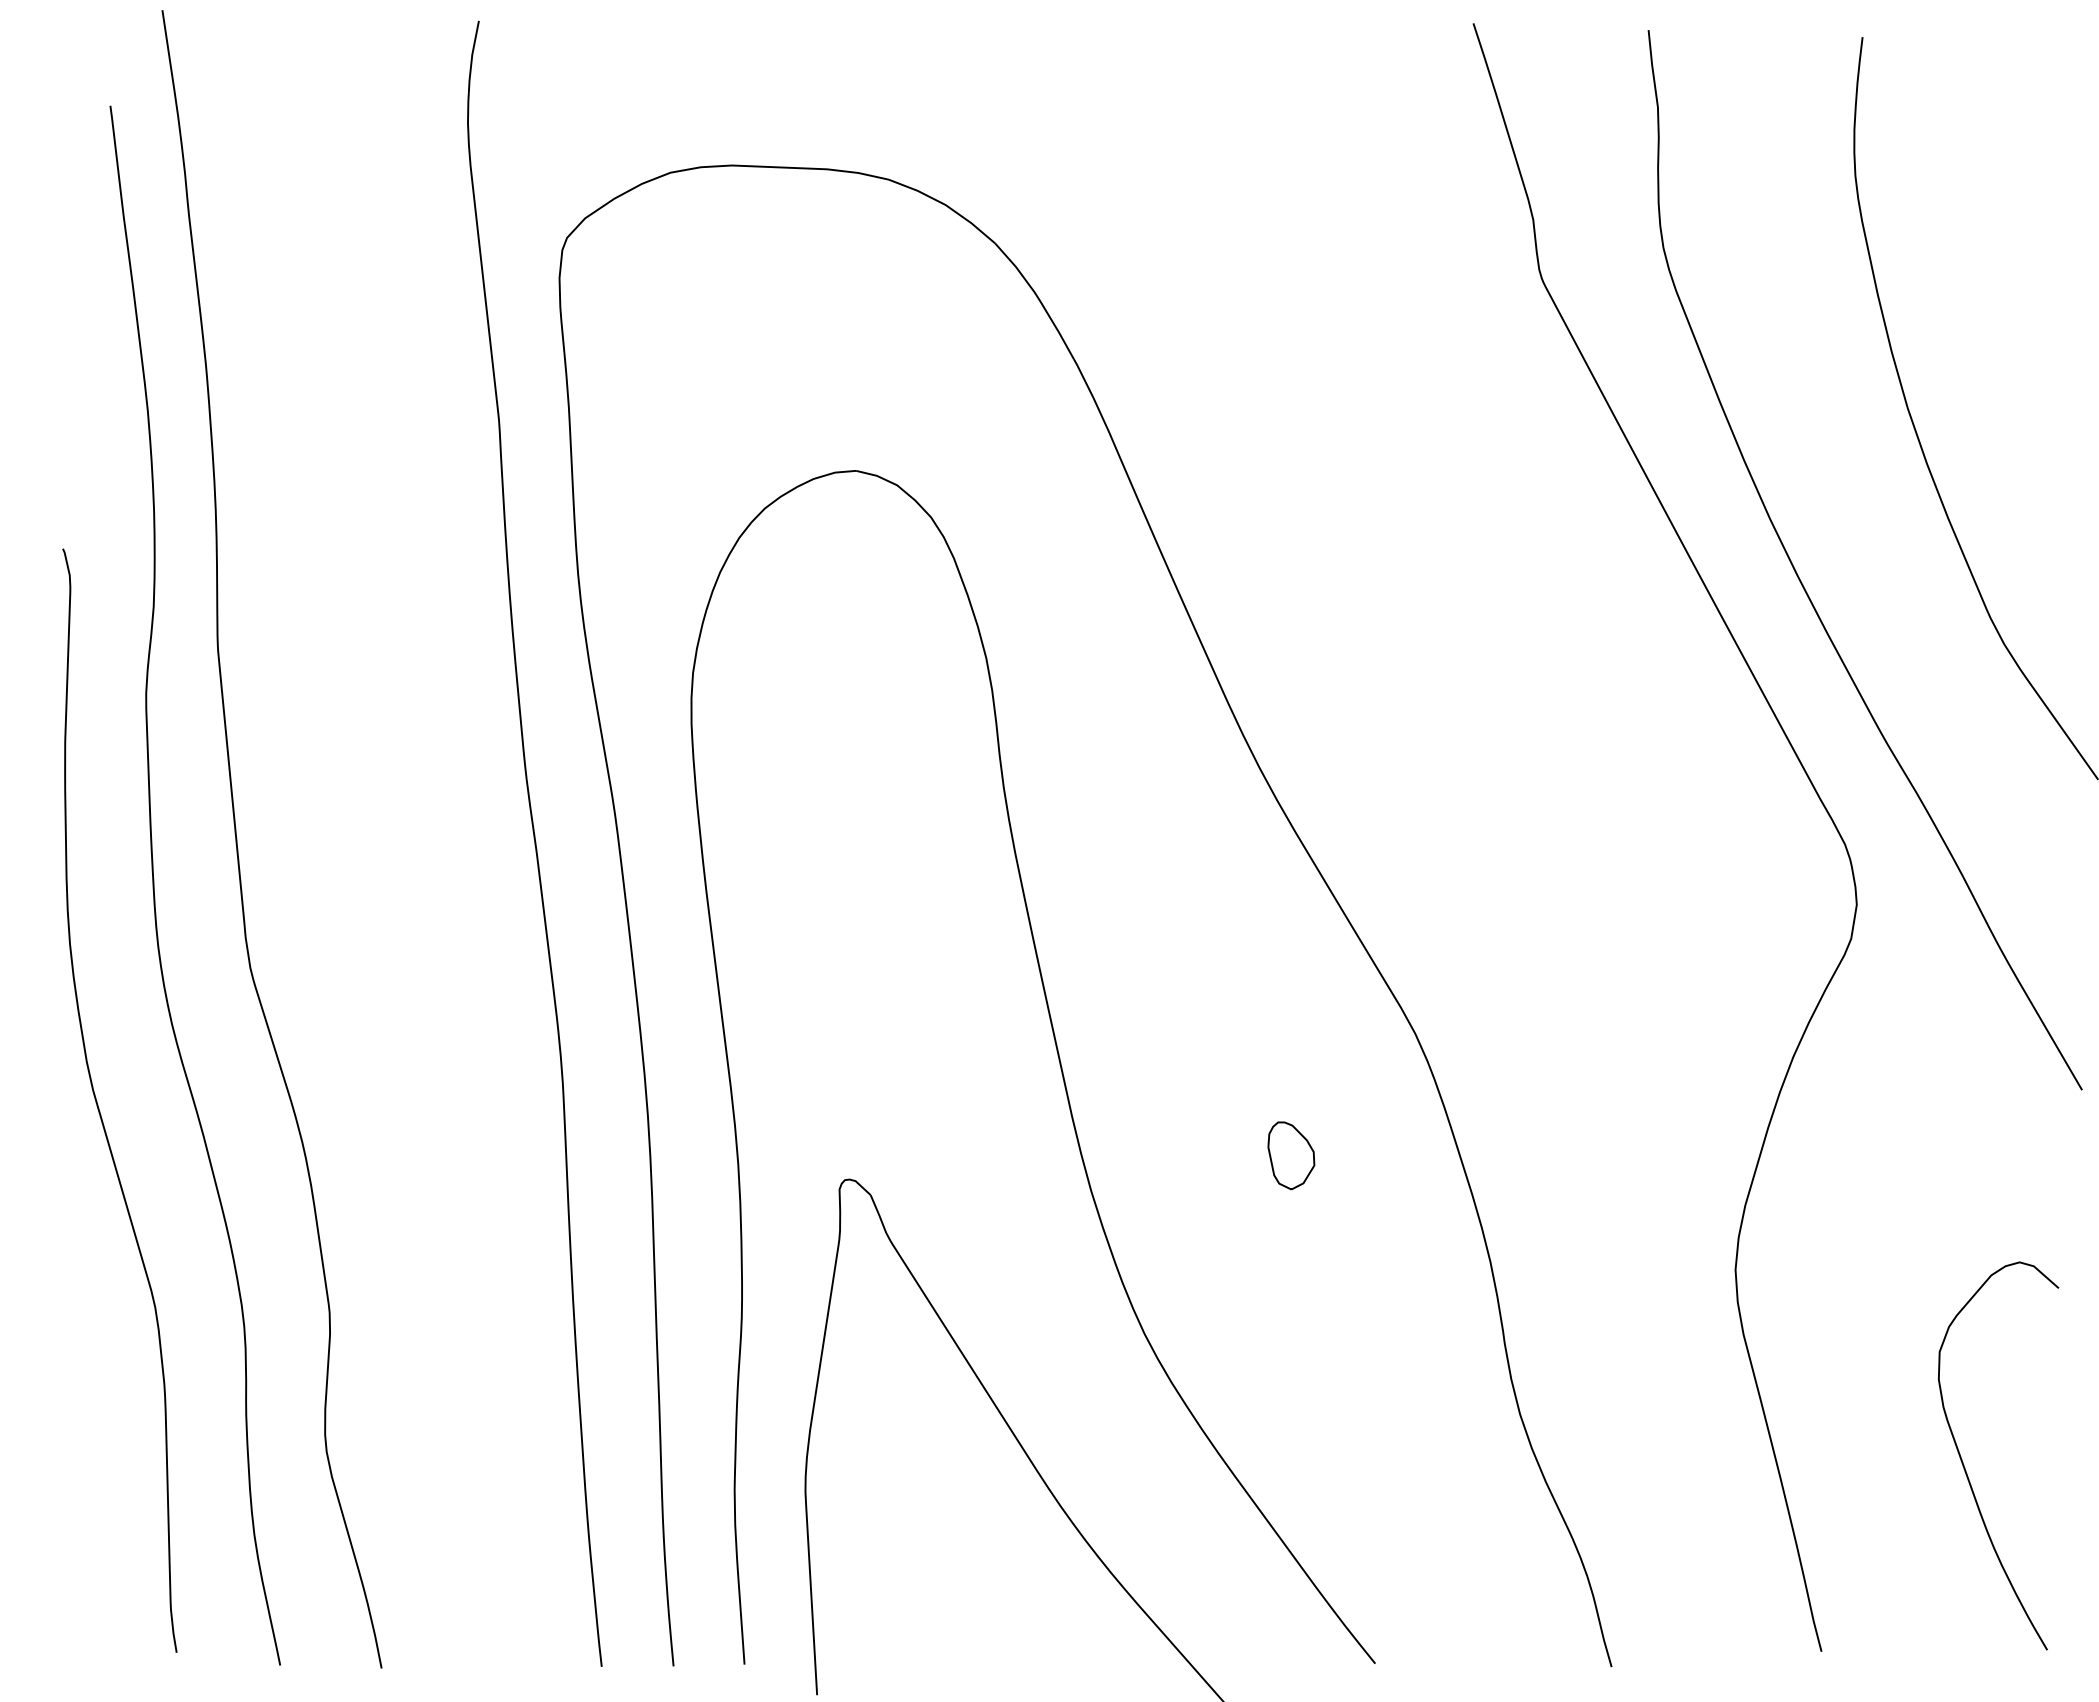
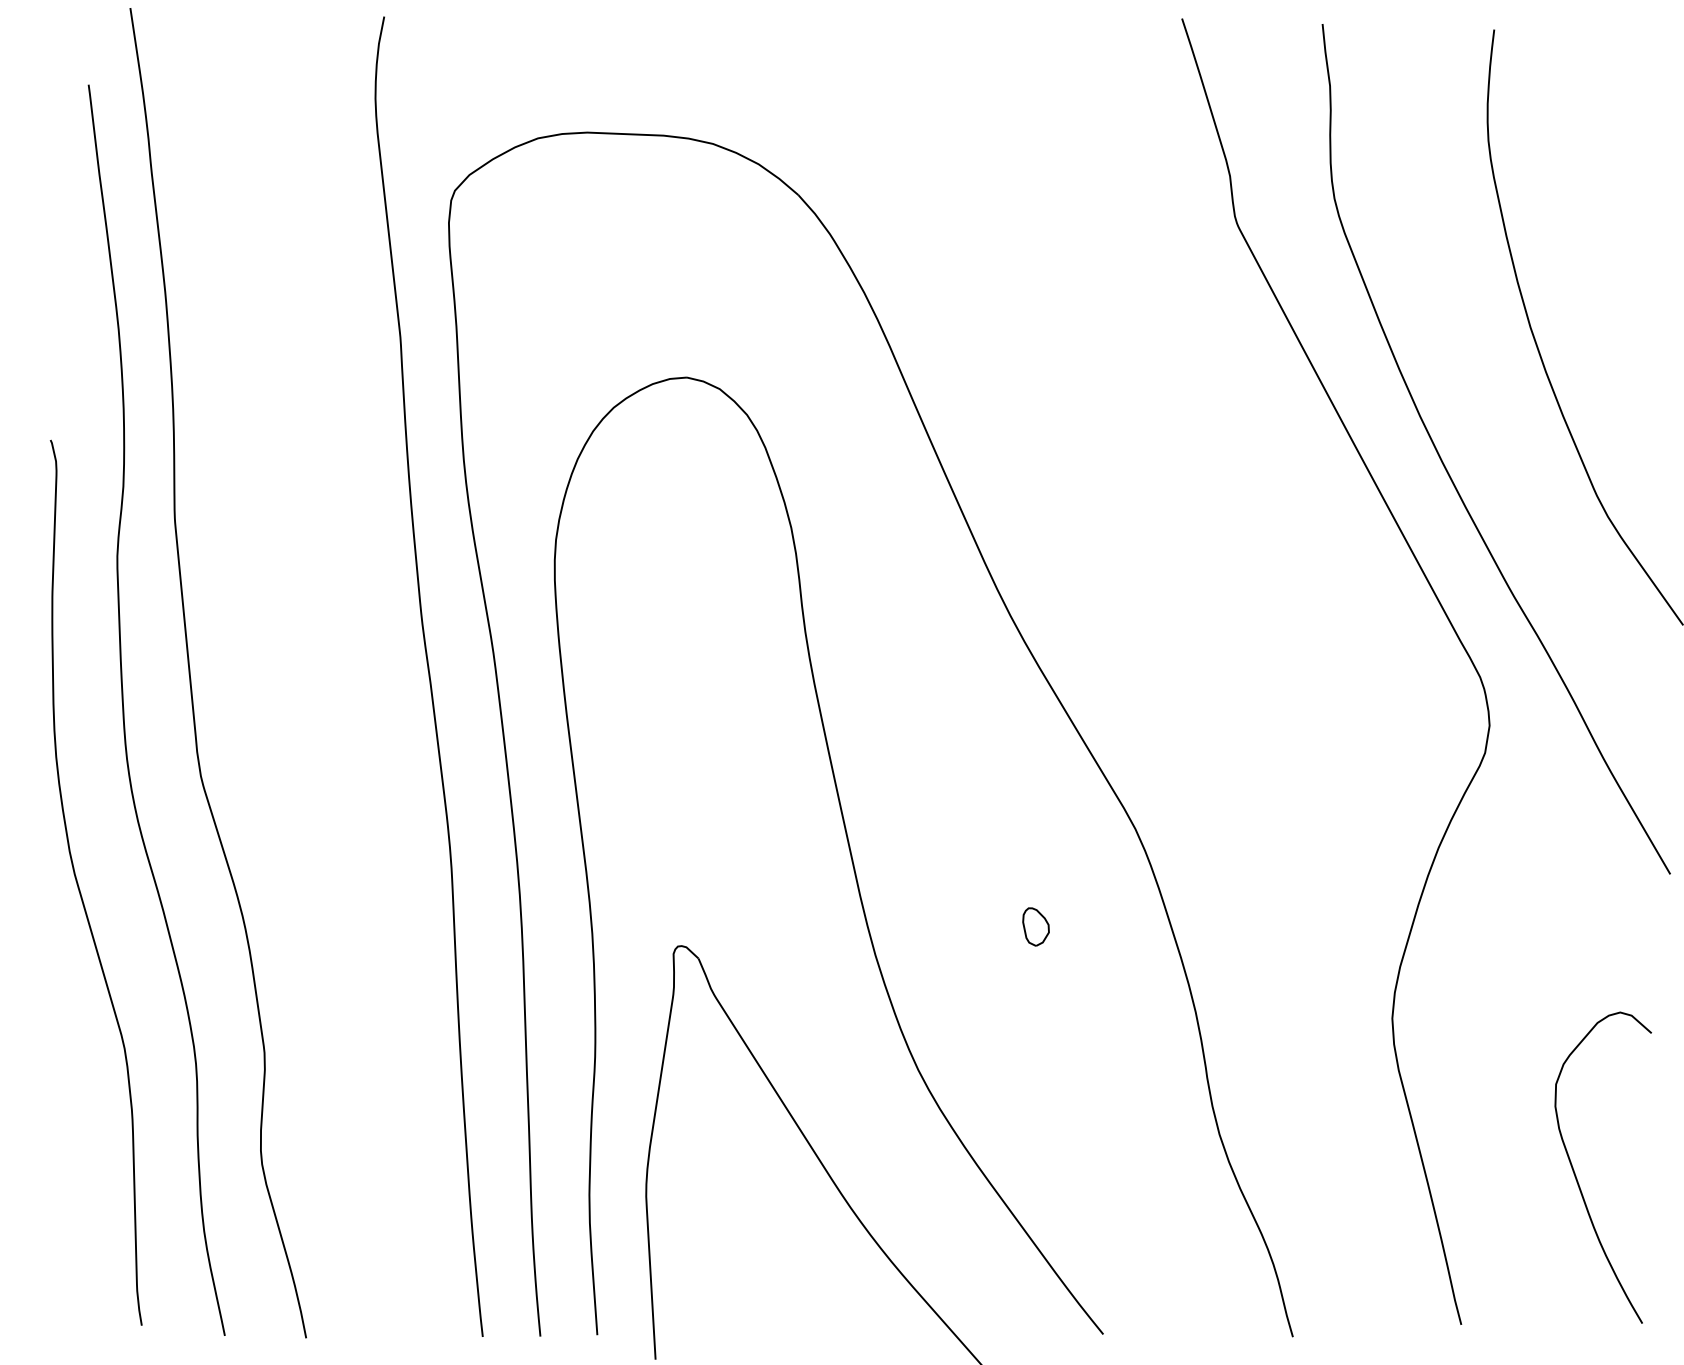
part: (1291, 1155) -> (1036, 926), size x0.7

